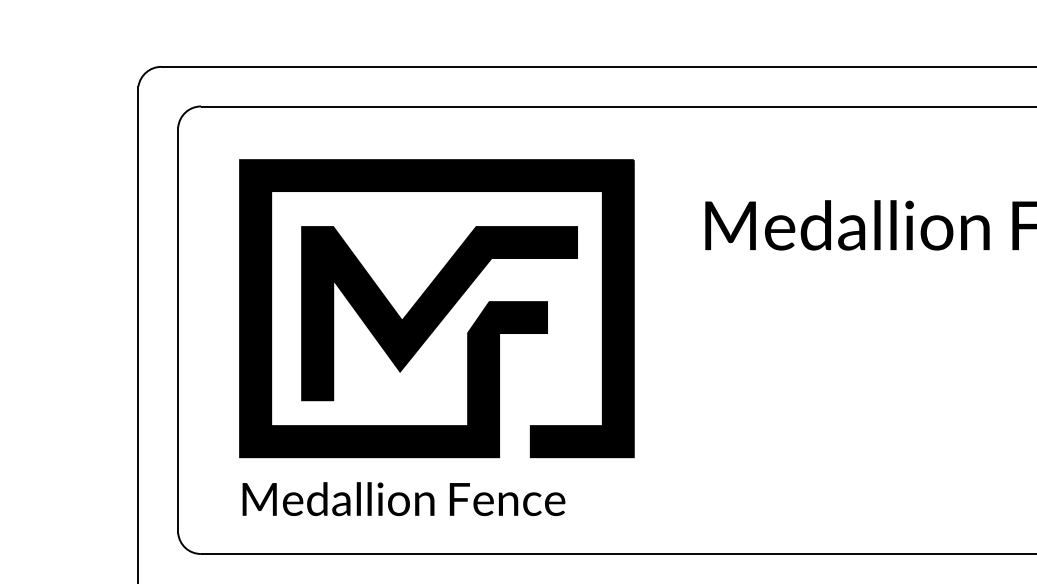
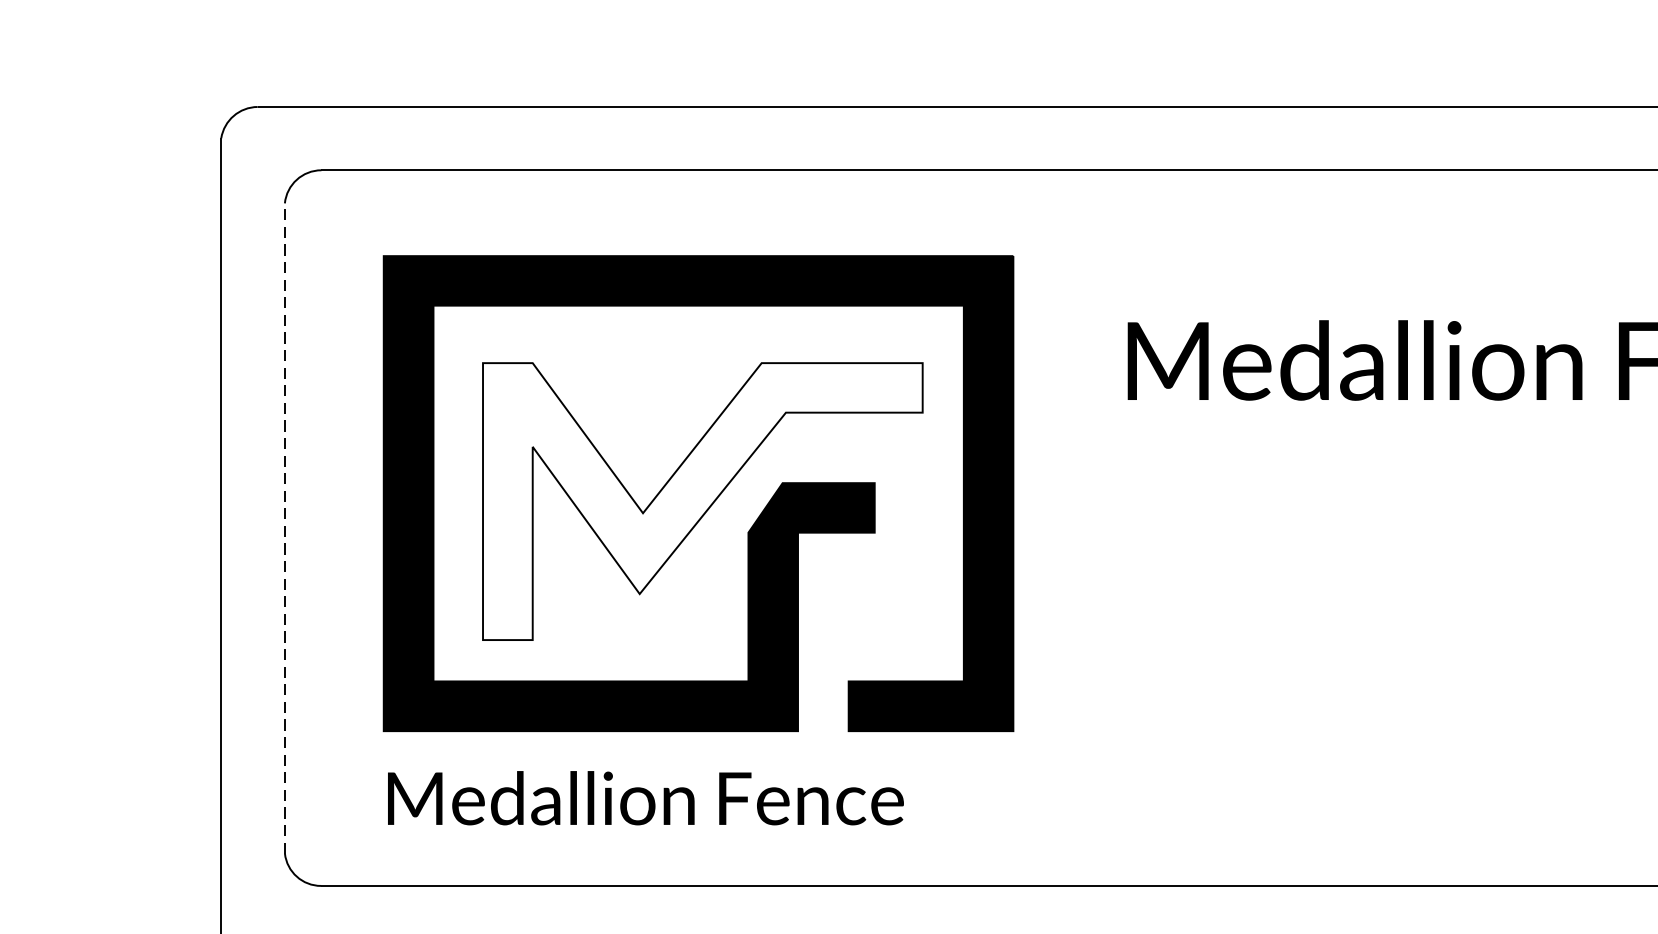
fill: (439, 313) -> (702, 501), removed
line: (178, 330) -> (285, 528), solid -> dashed

